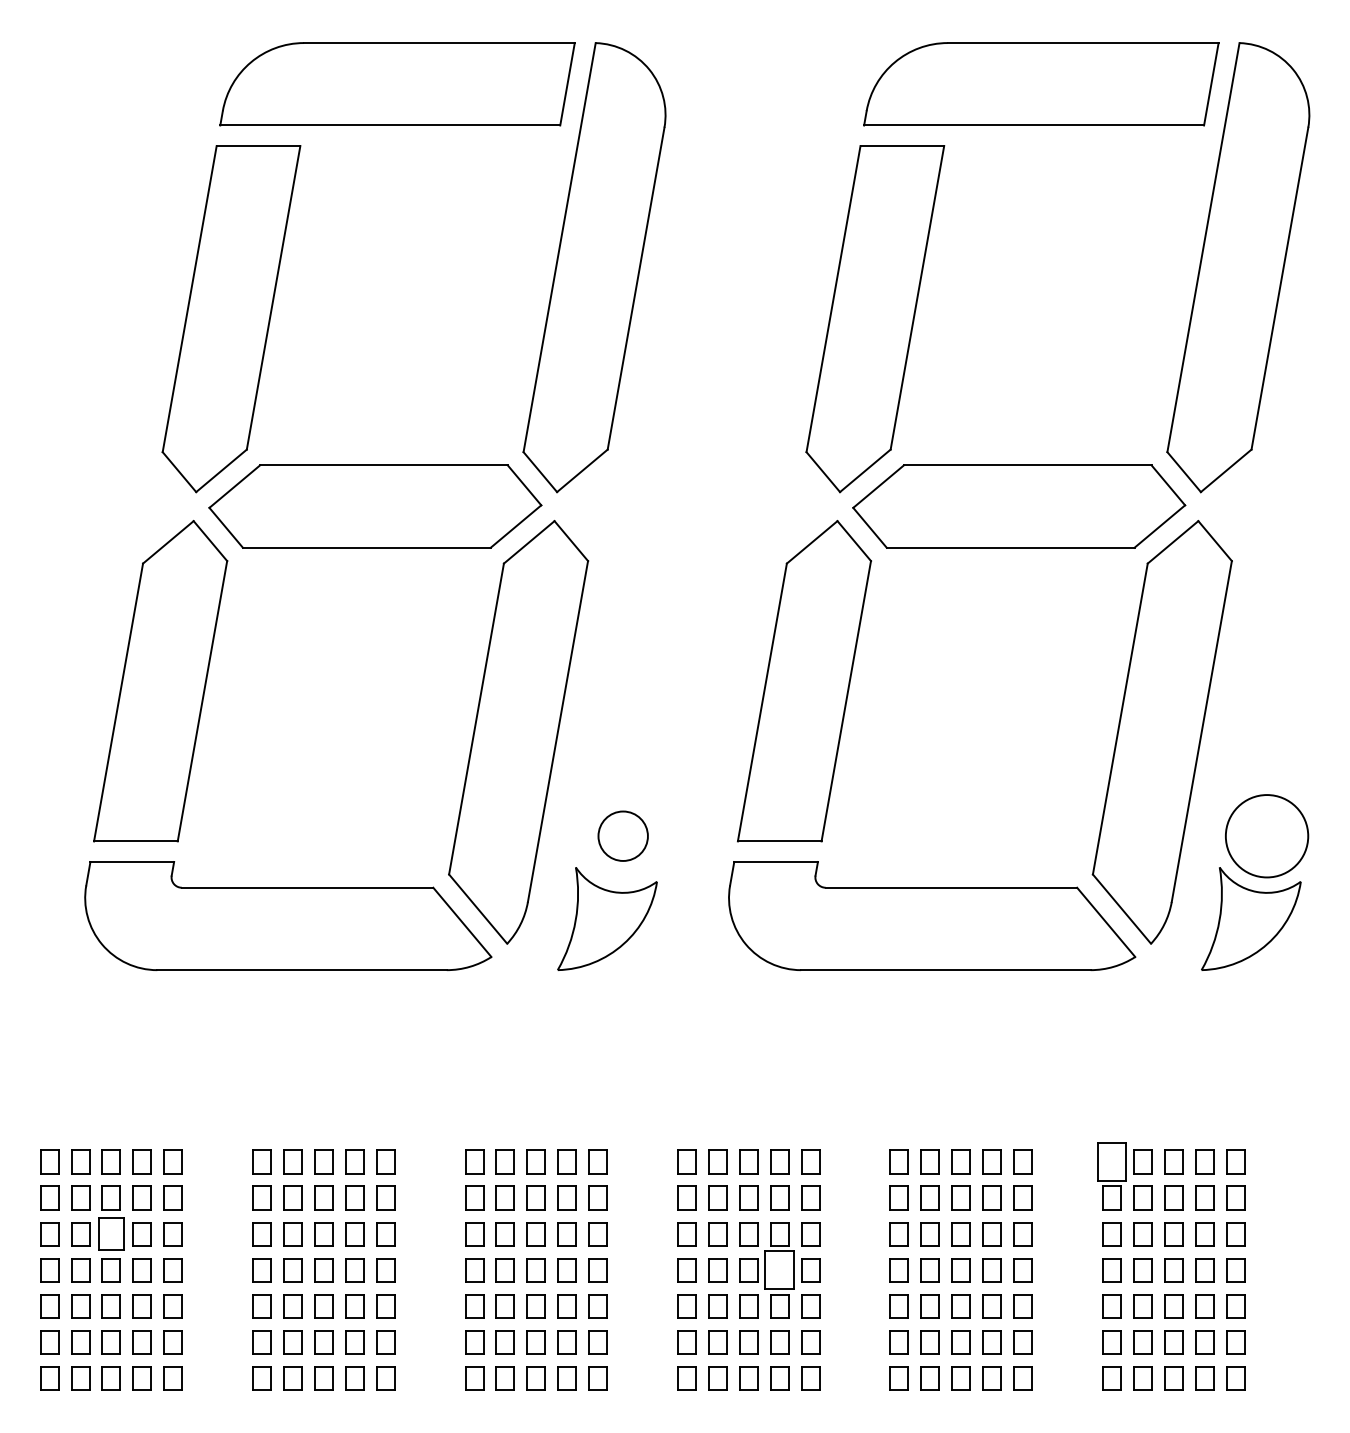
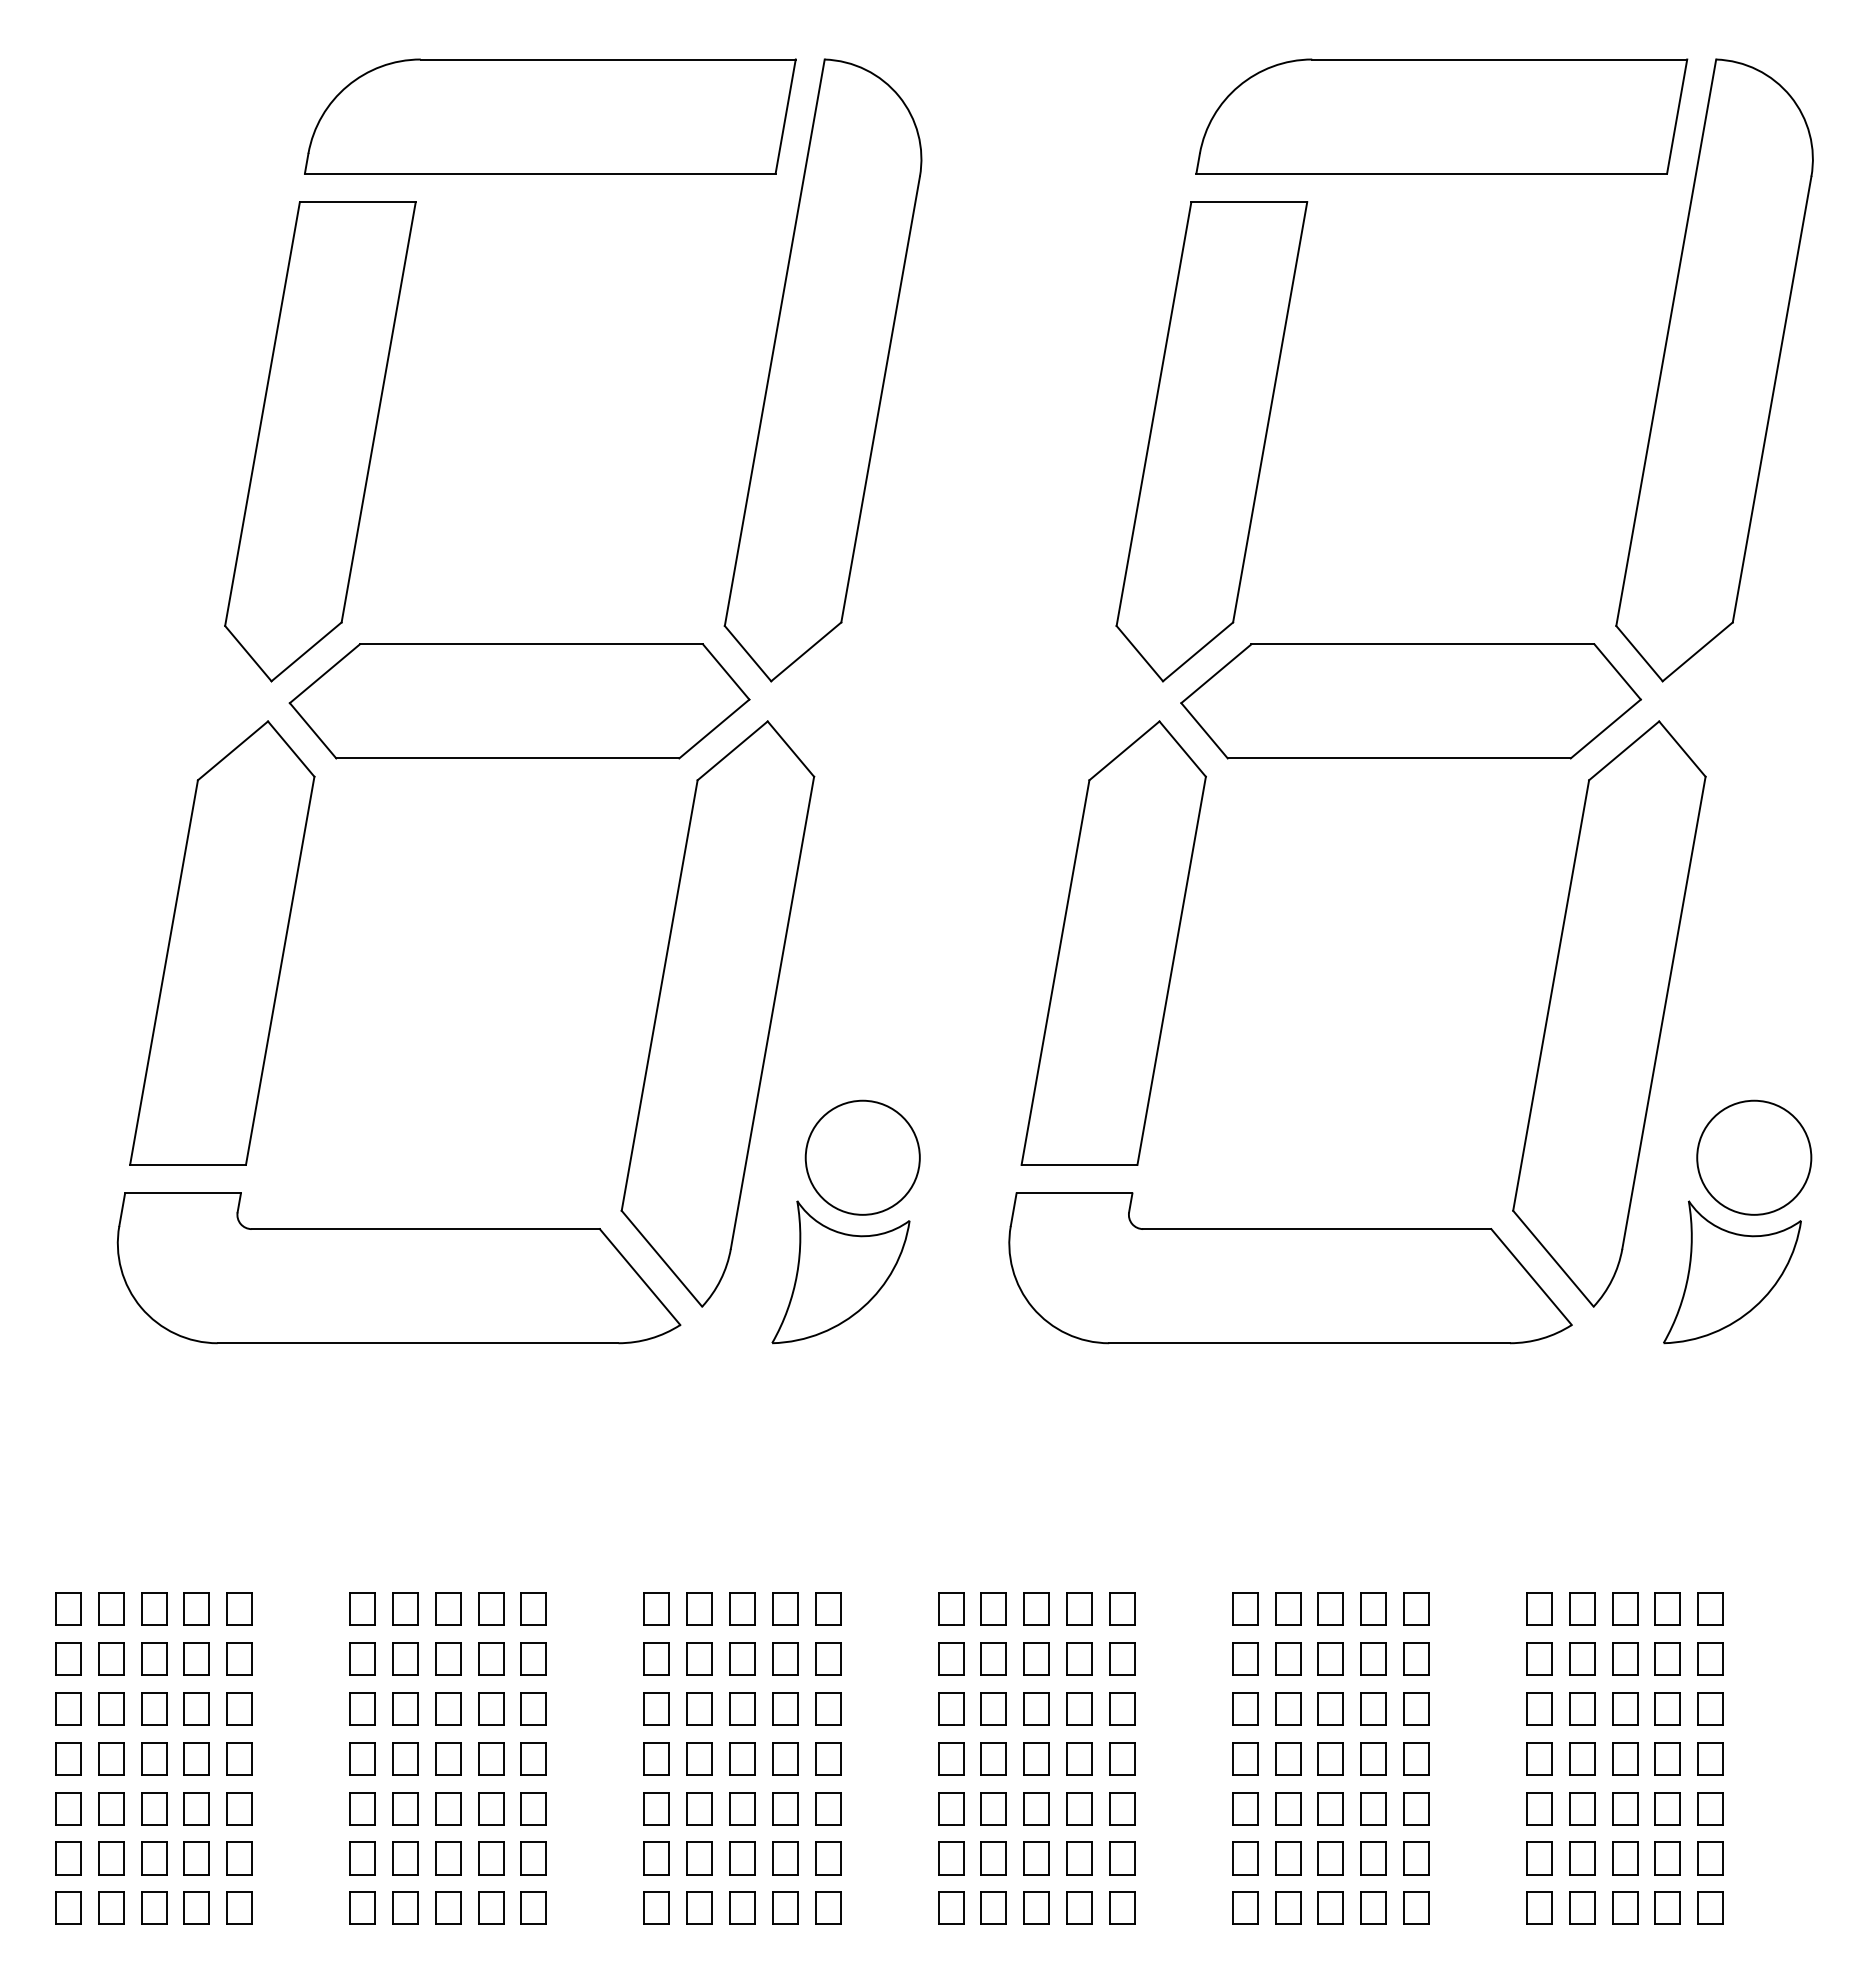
circle: (623, 836) -> (862, 1157), size x1.67
part: (1111, 1161) -> (1539, 1608), size x0.62
part: (111, 1233) -> (154, 1708), size x0.71
part: (779, 1270) -> (1079, 1758), size x0.62

